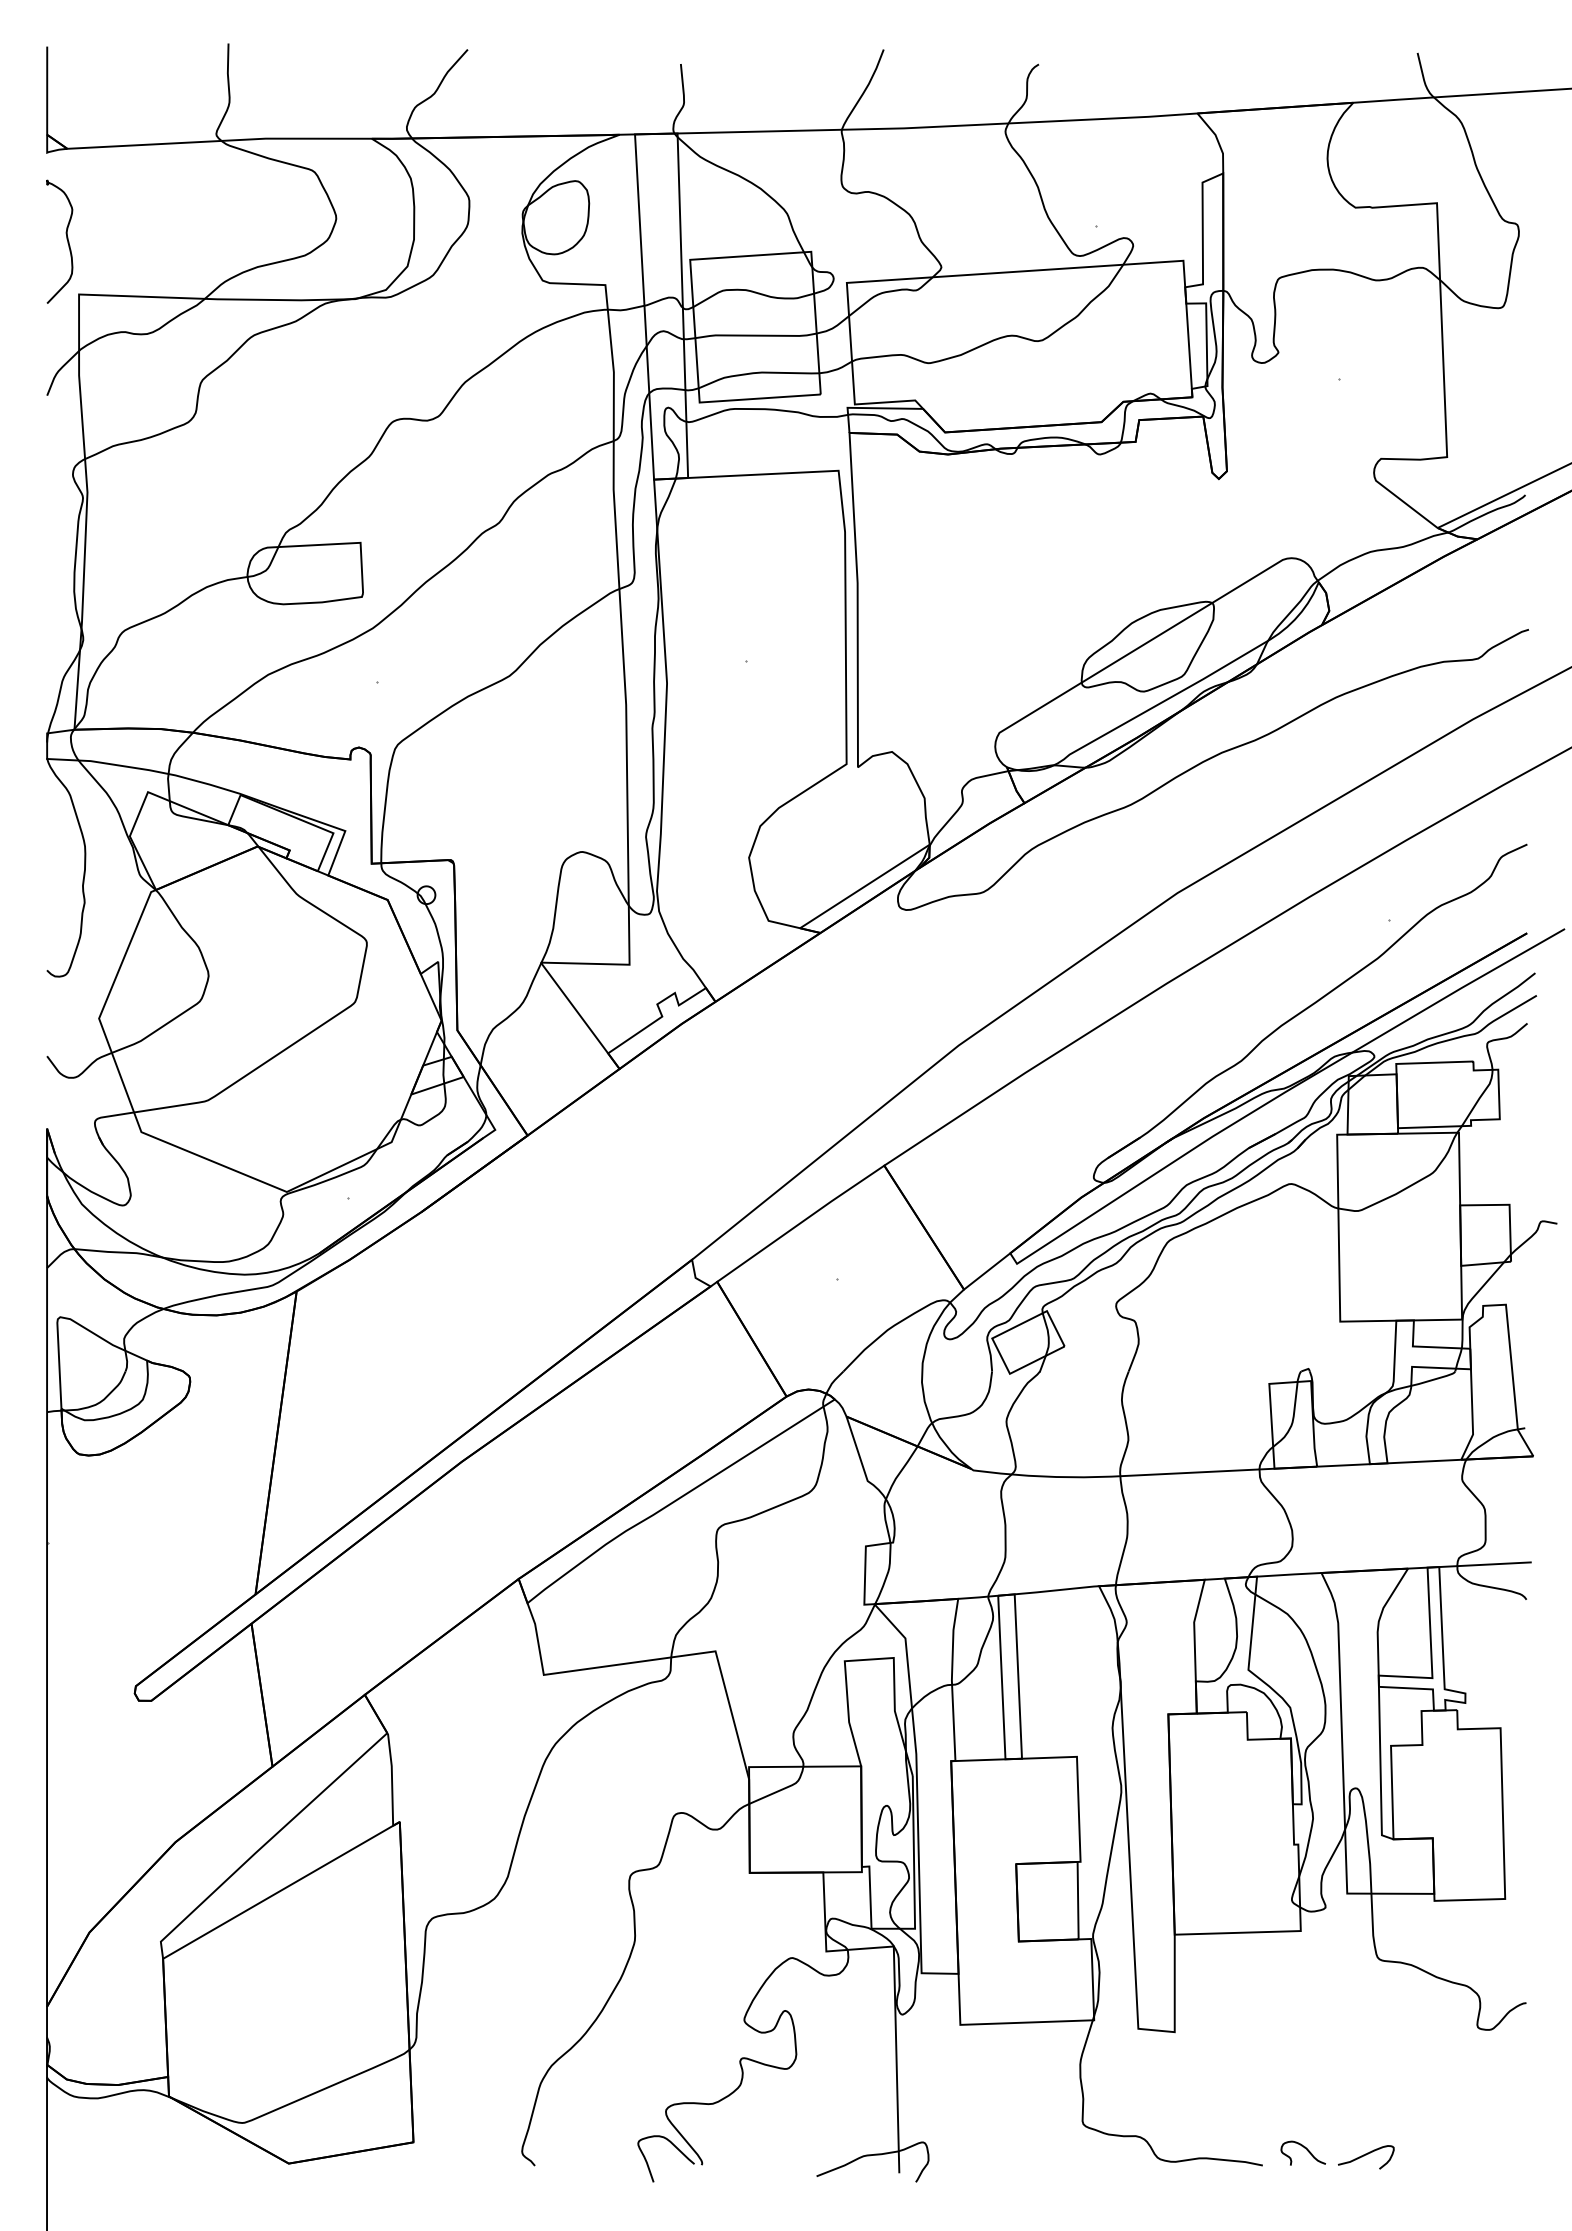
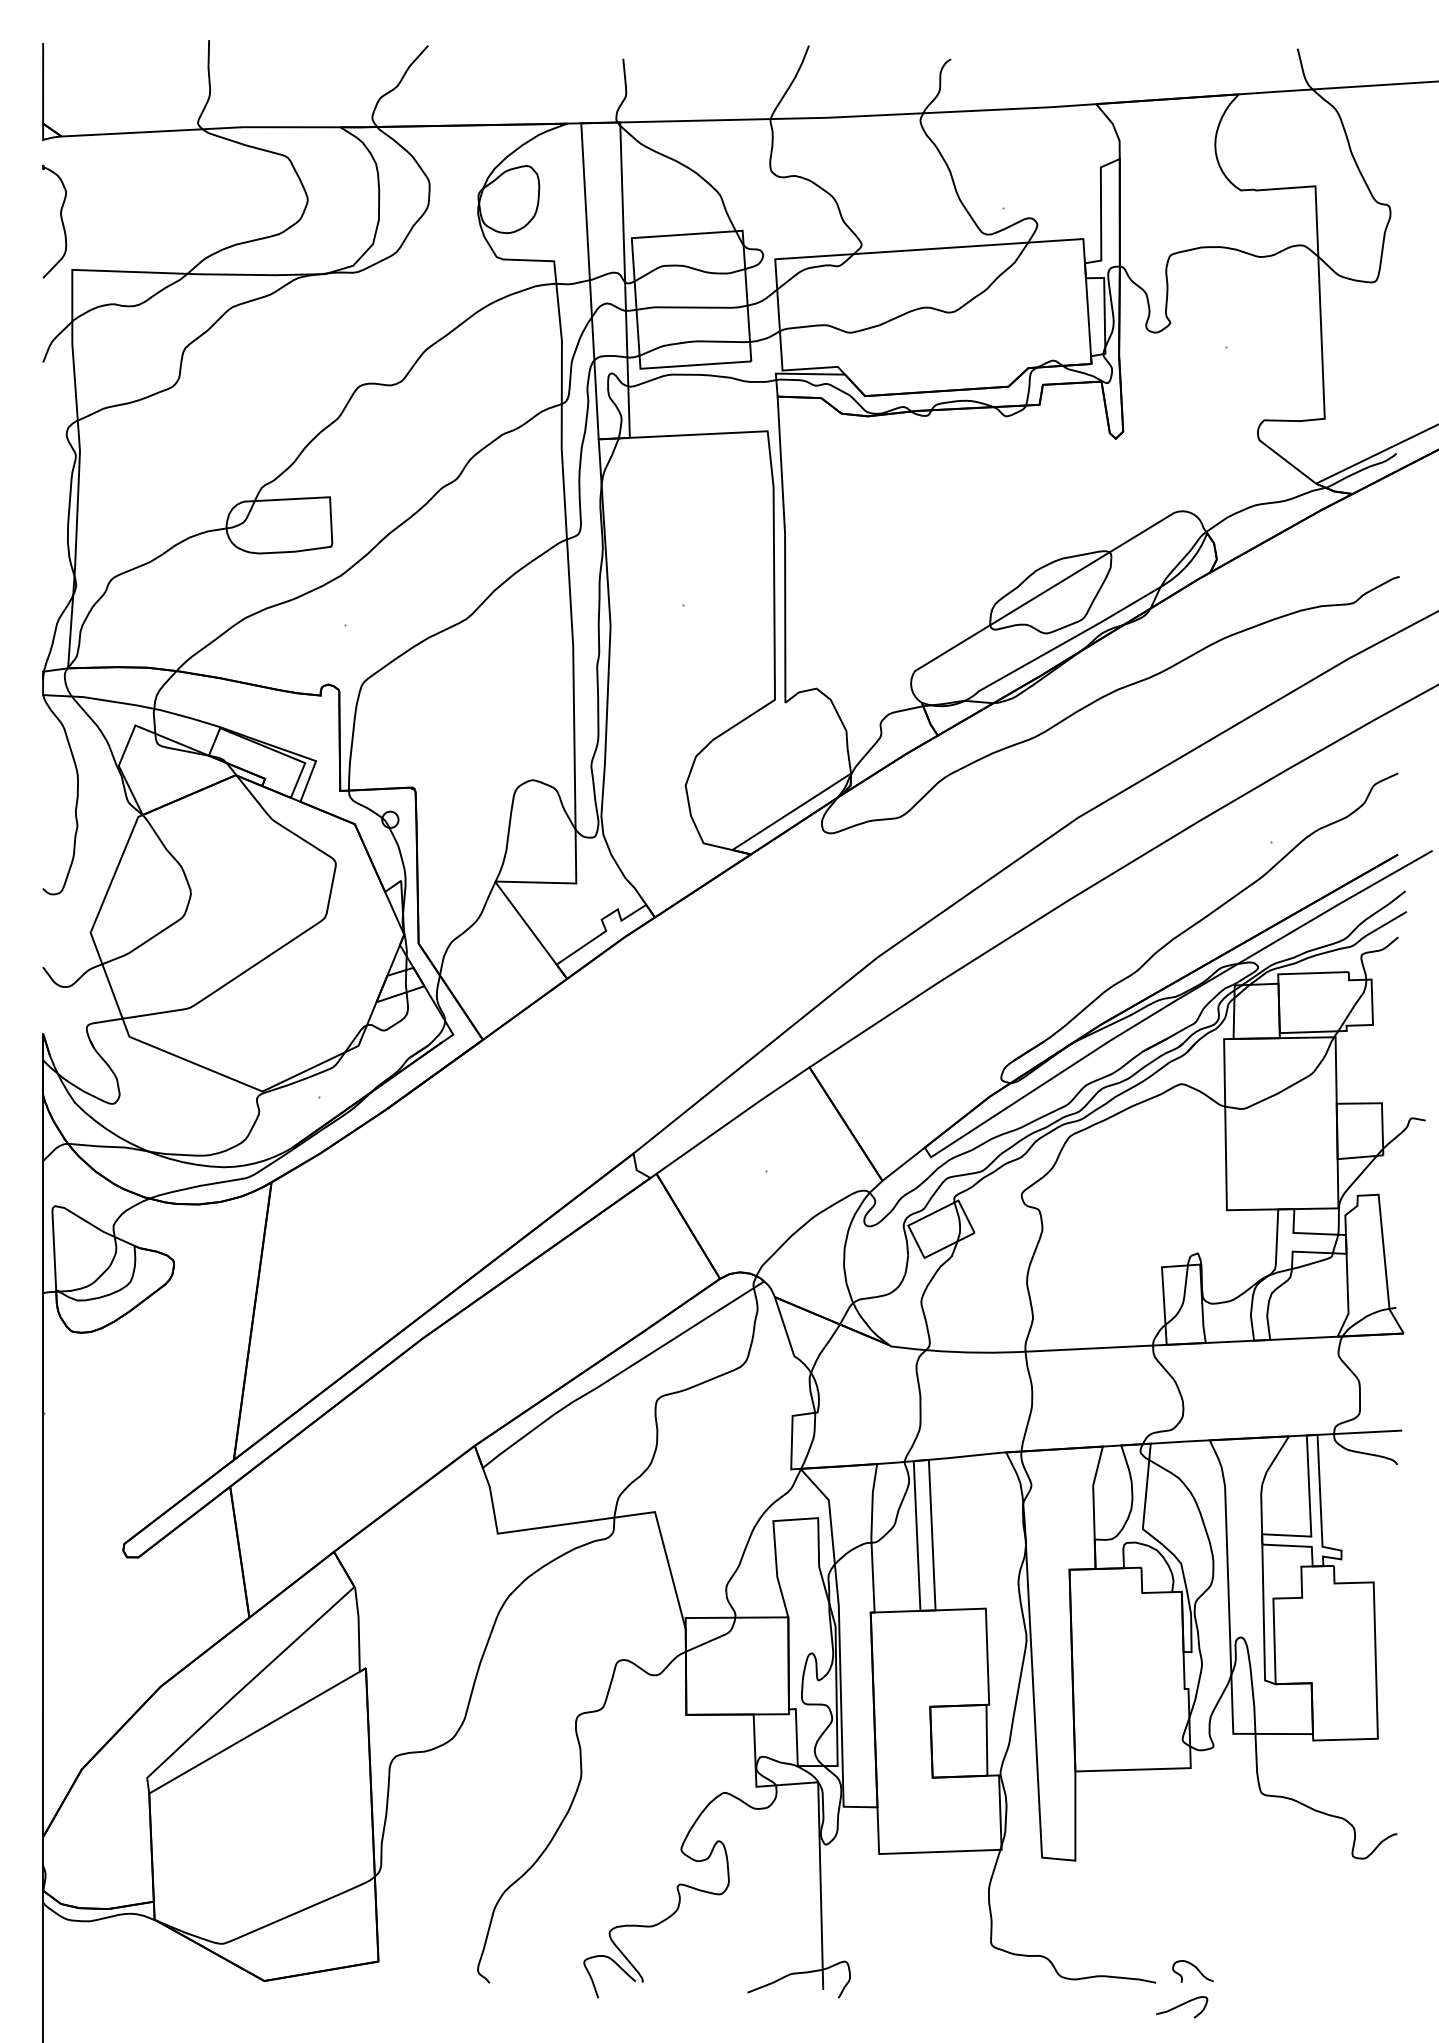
curve: (1366, 2155) -> (1182, 2005), moved

